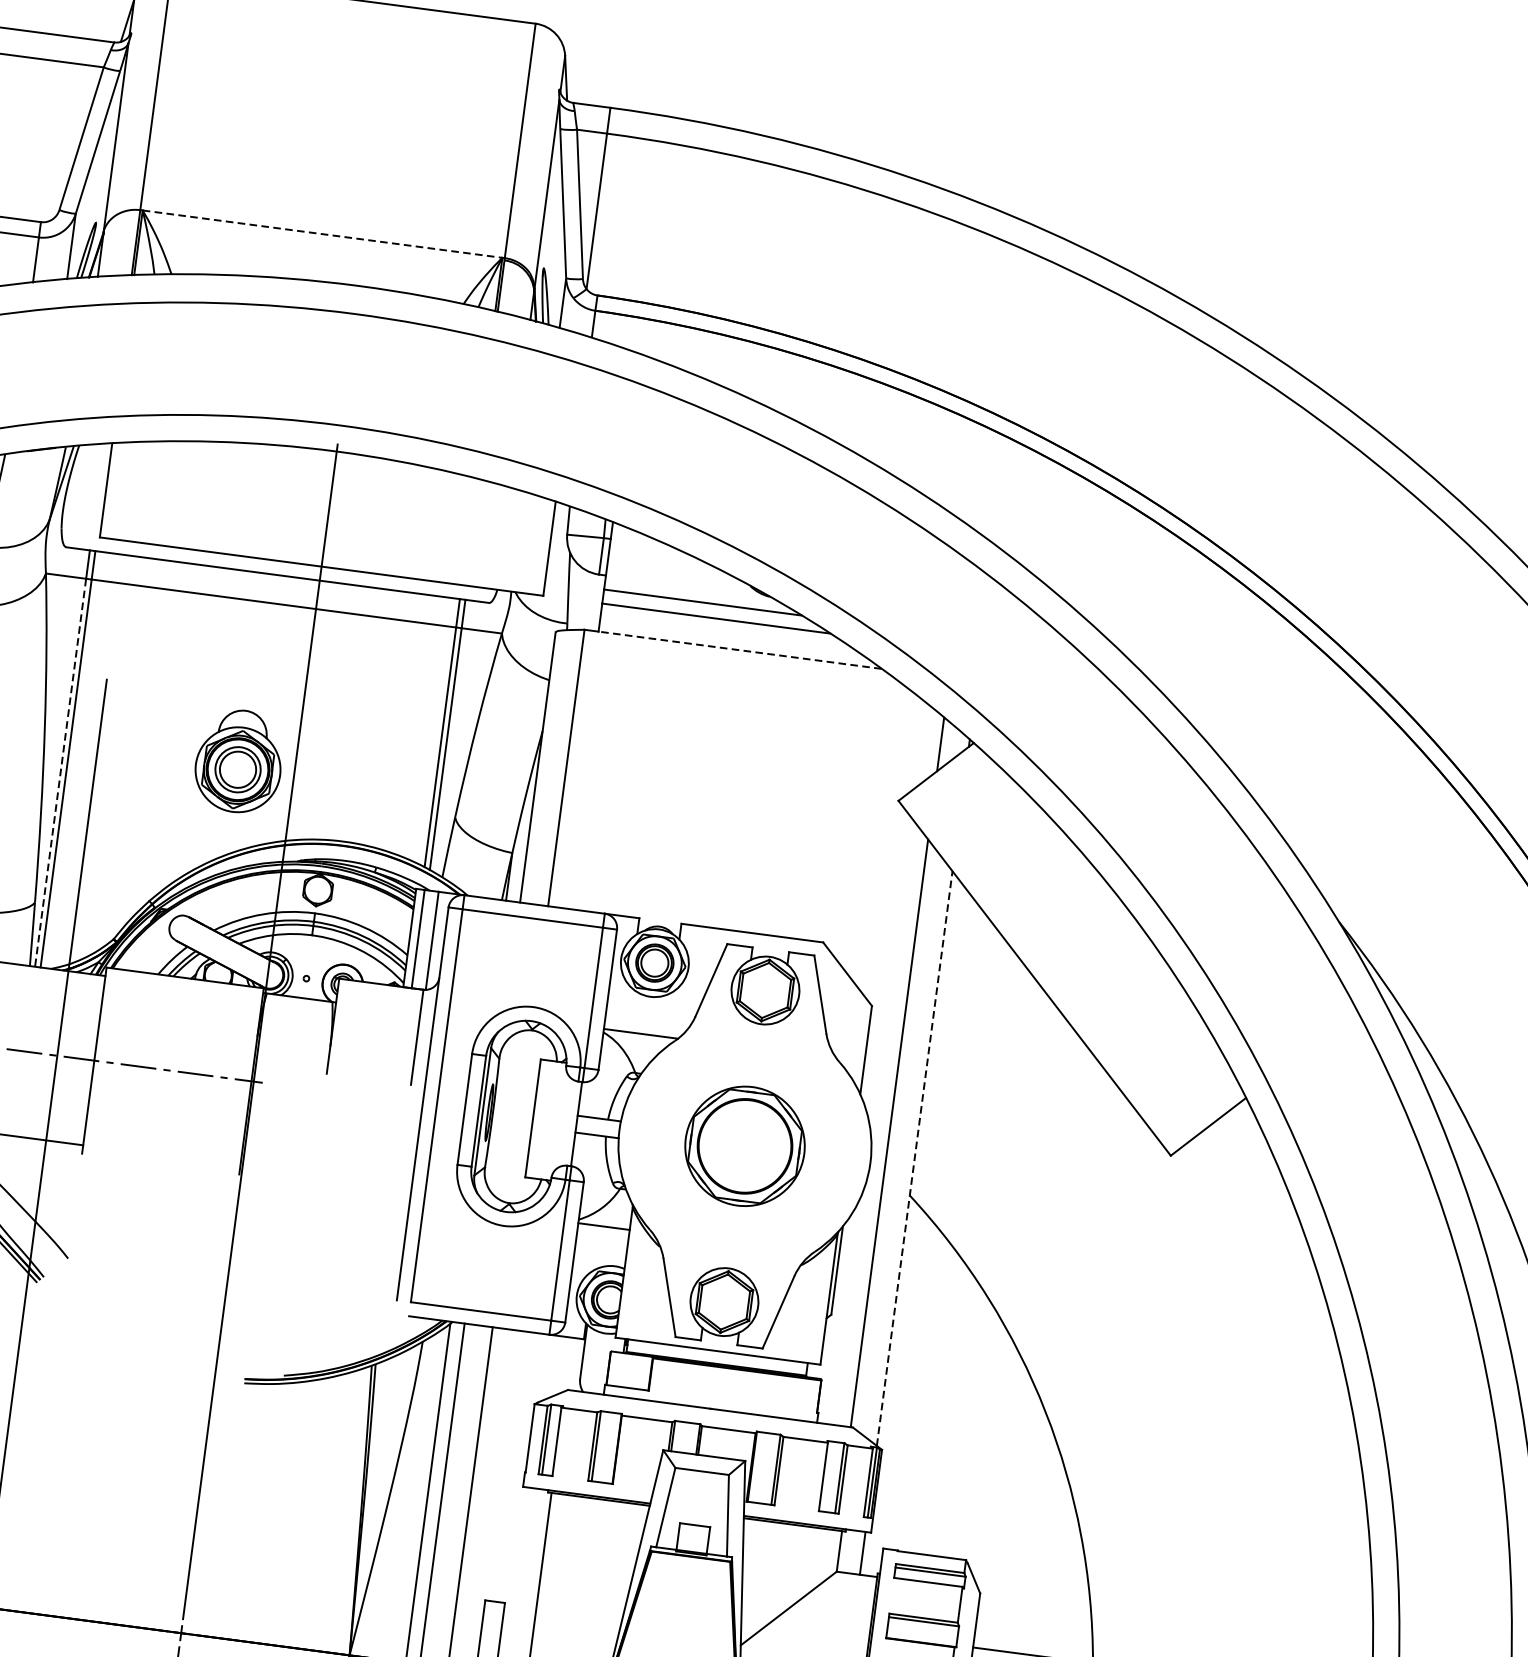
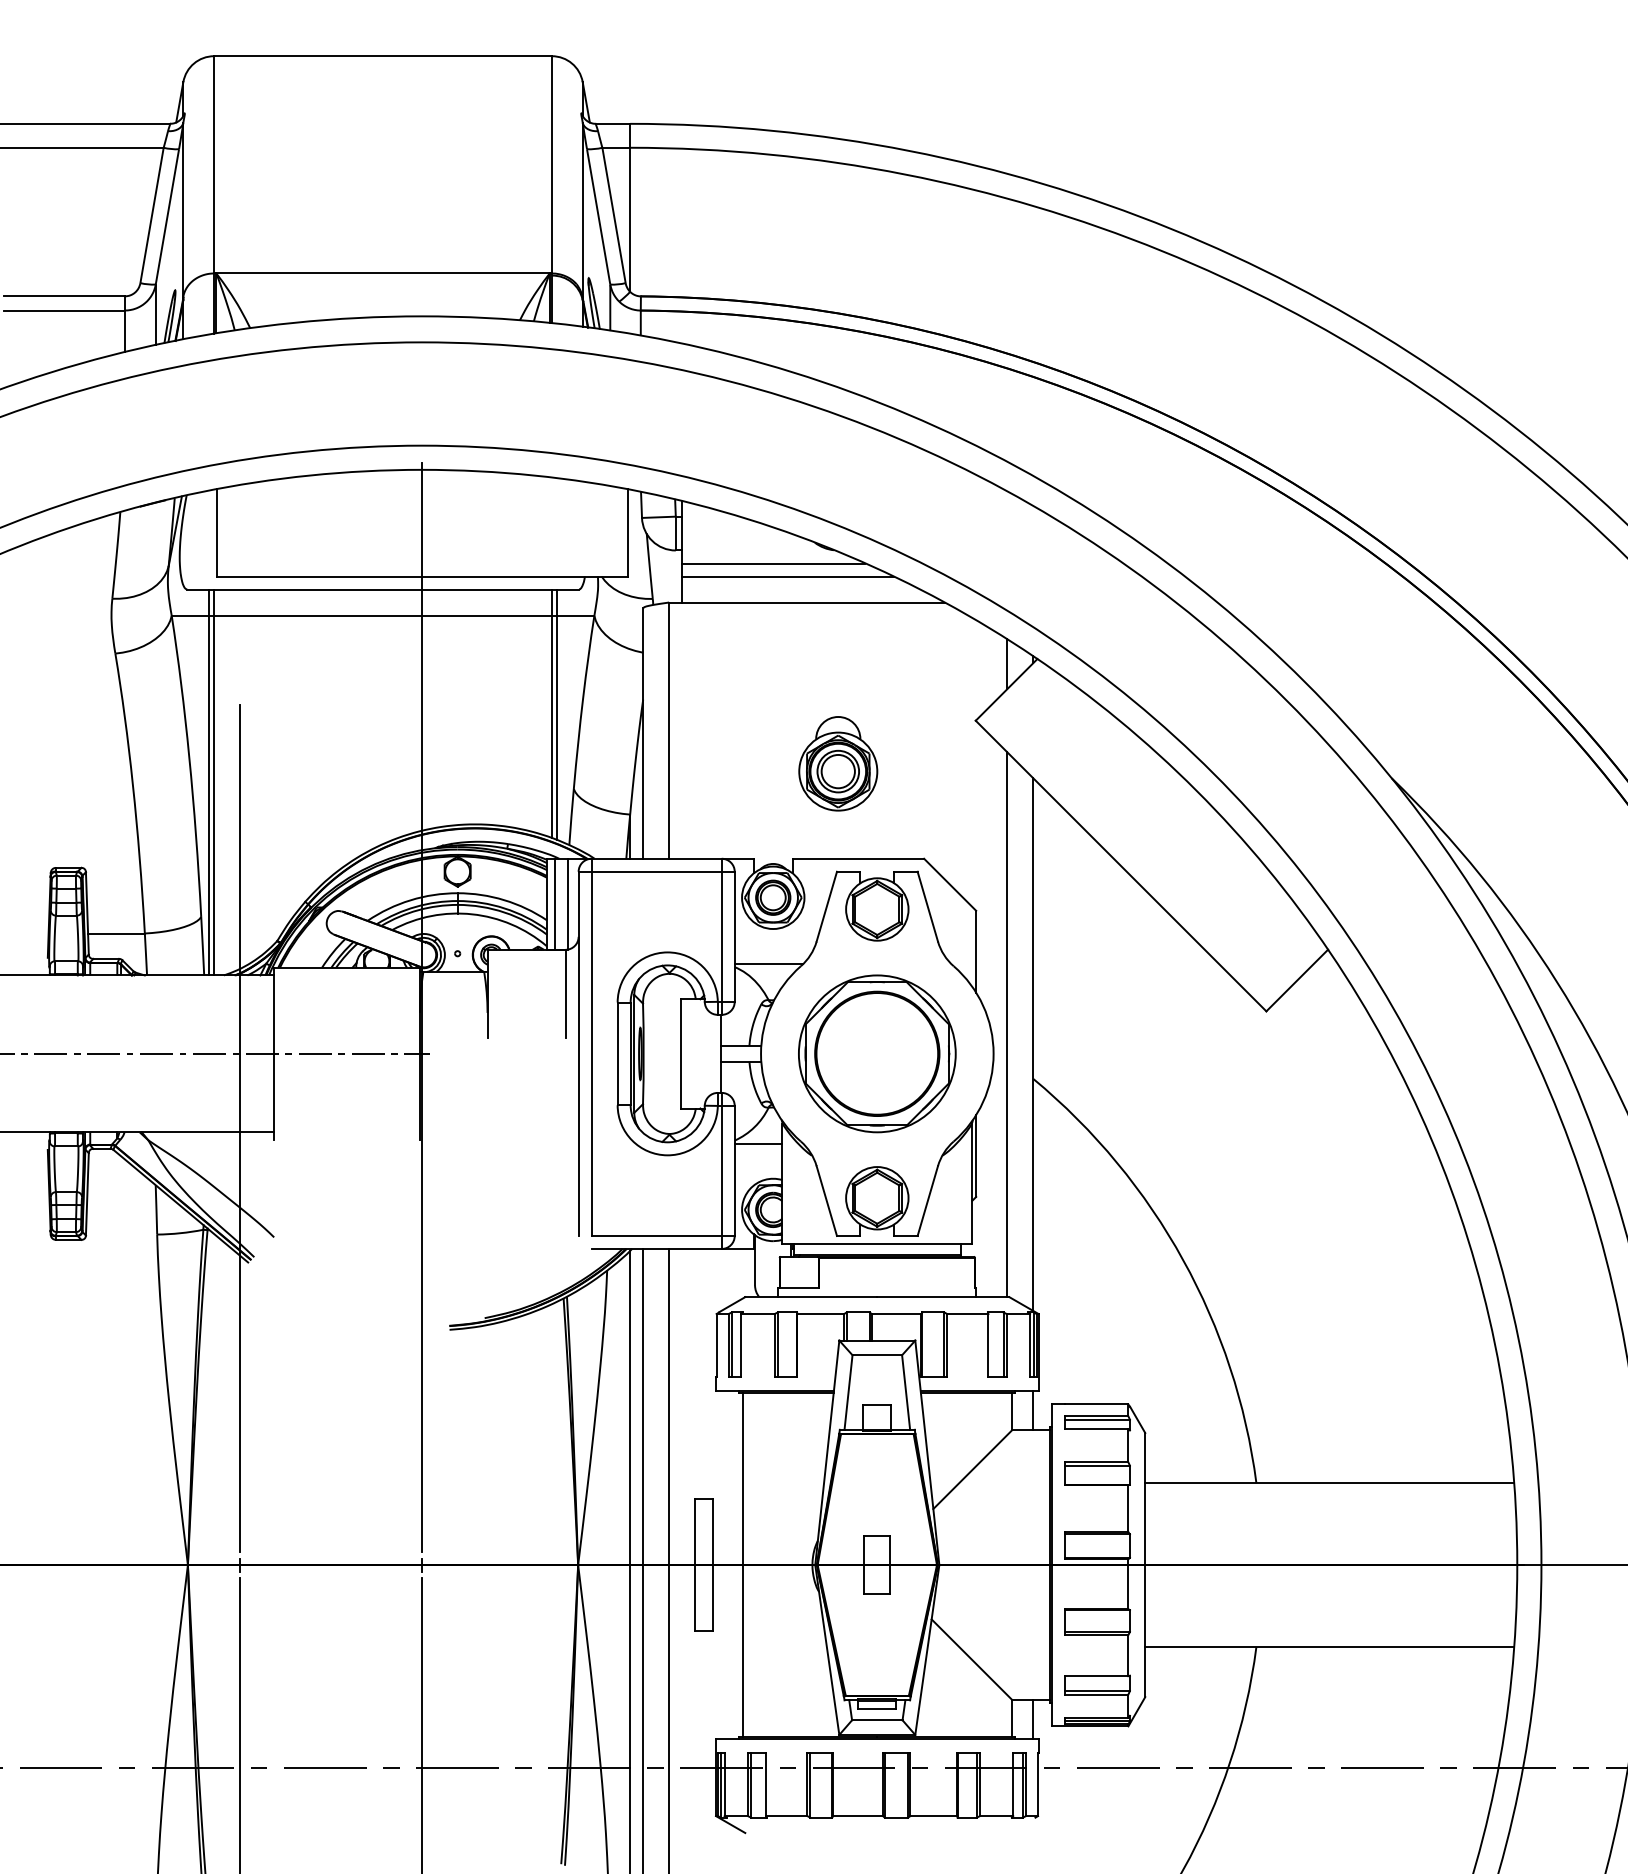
line: (323, 234) -> (383, 273), dashed -> solid
line: (739, 650) -> (812, 602), dashed -> solid
part: (239, 761) -> (838, 763), moved
line: (61, 772) -> (209, 795), dashed -> solid
part: (745, 1145) -> (877, 1053), size x1.43
line: (914, 1158) -> (1033, 1044), dashed -> solid

